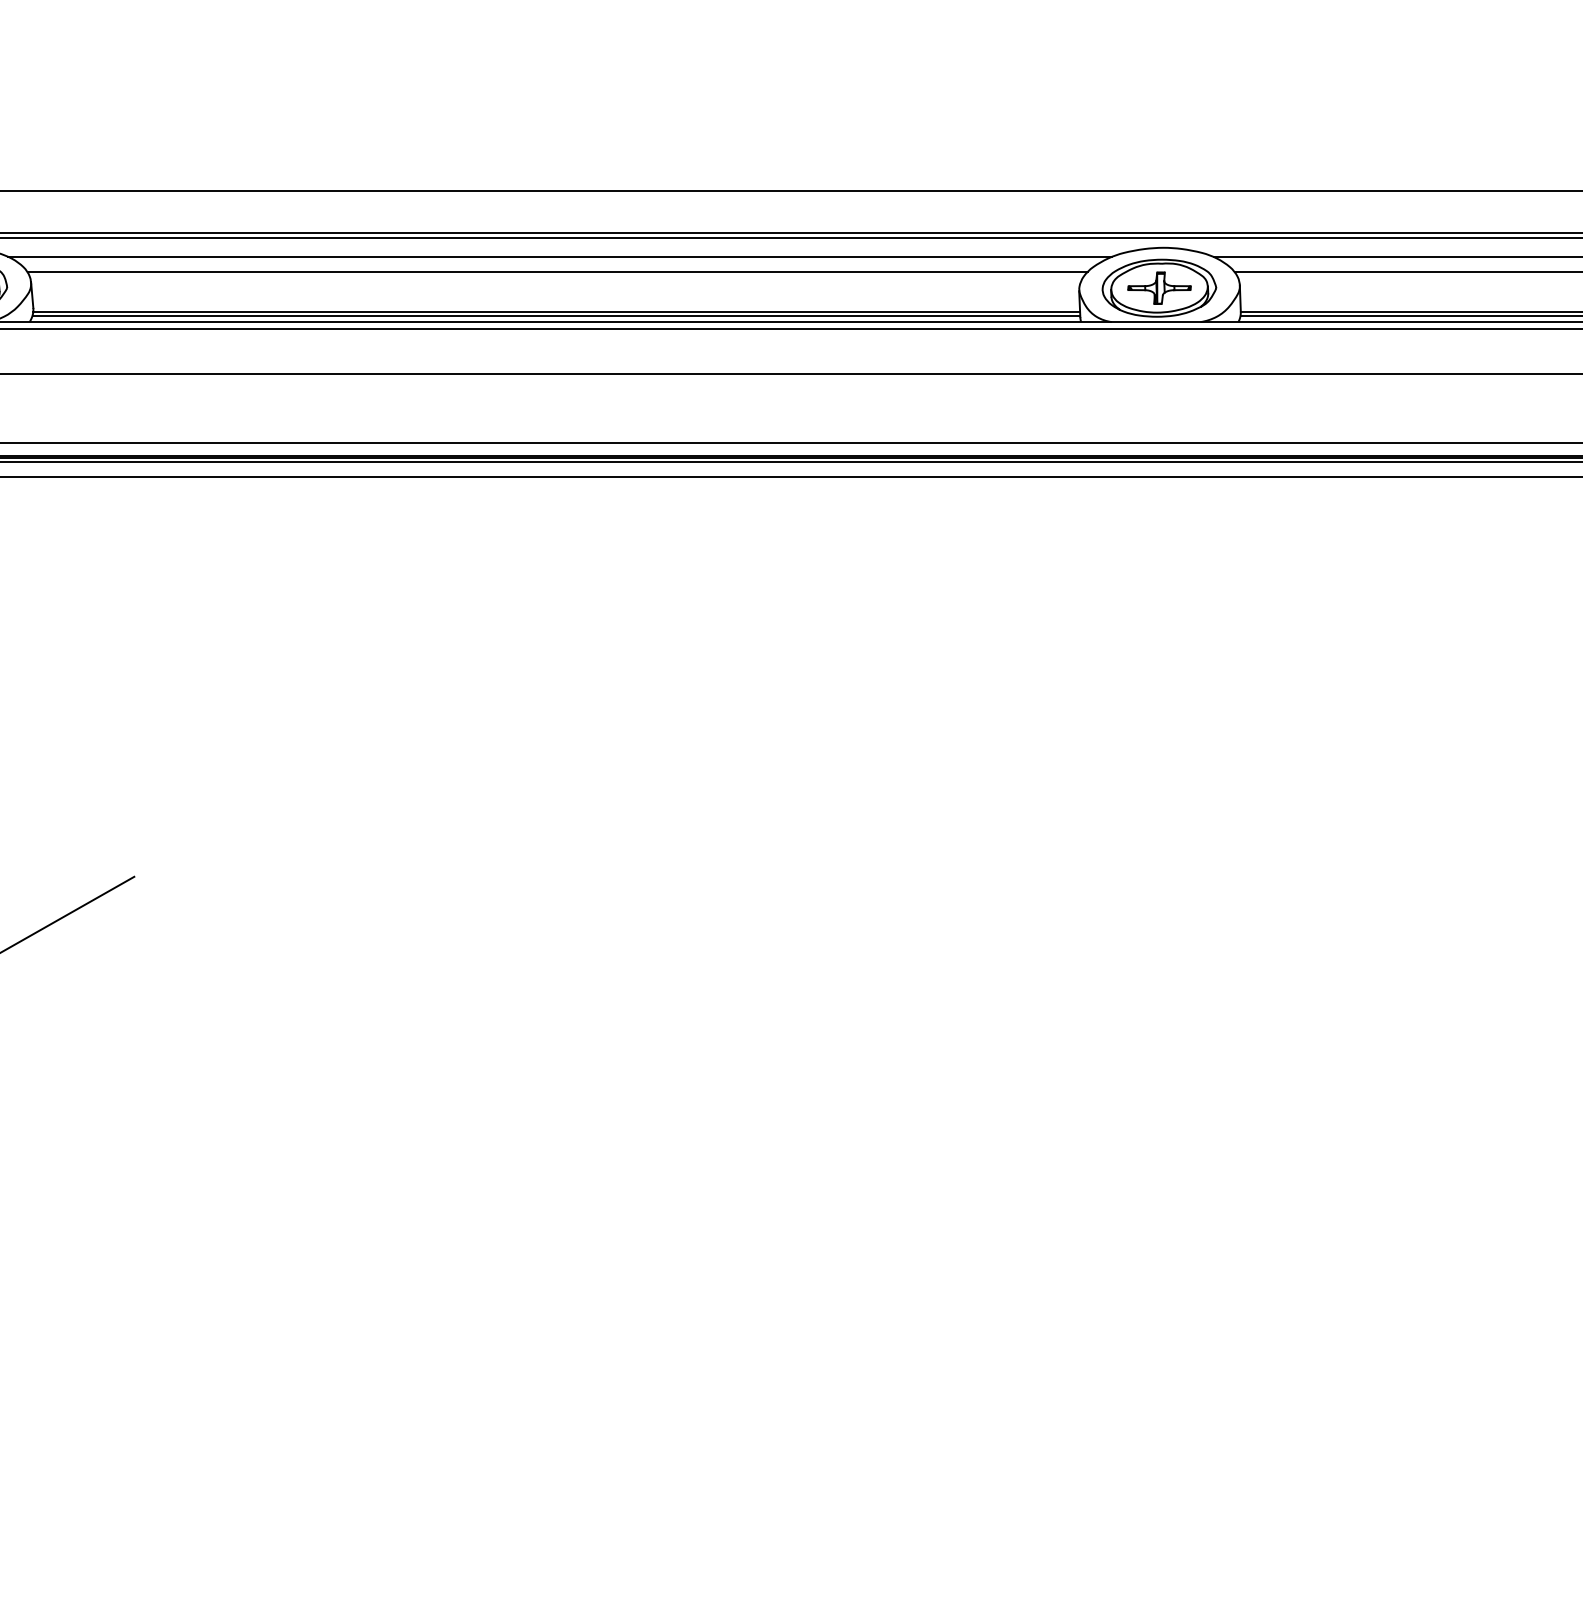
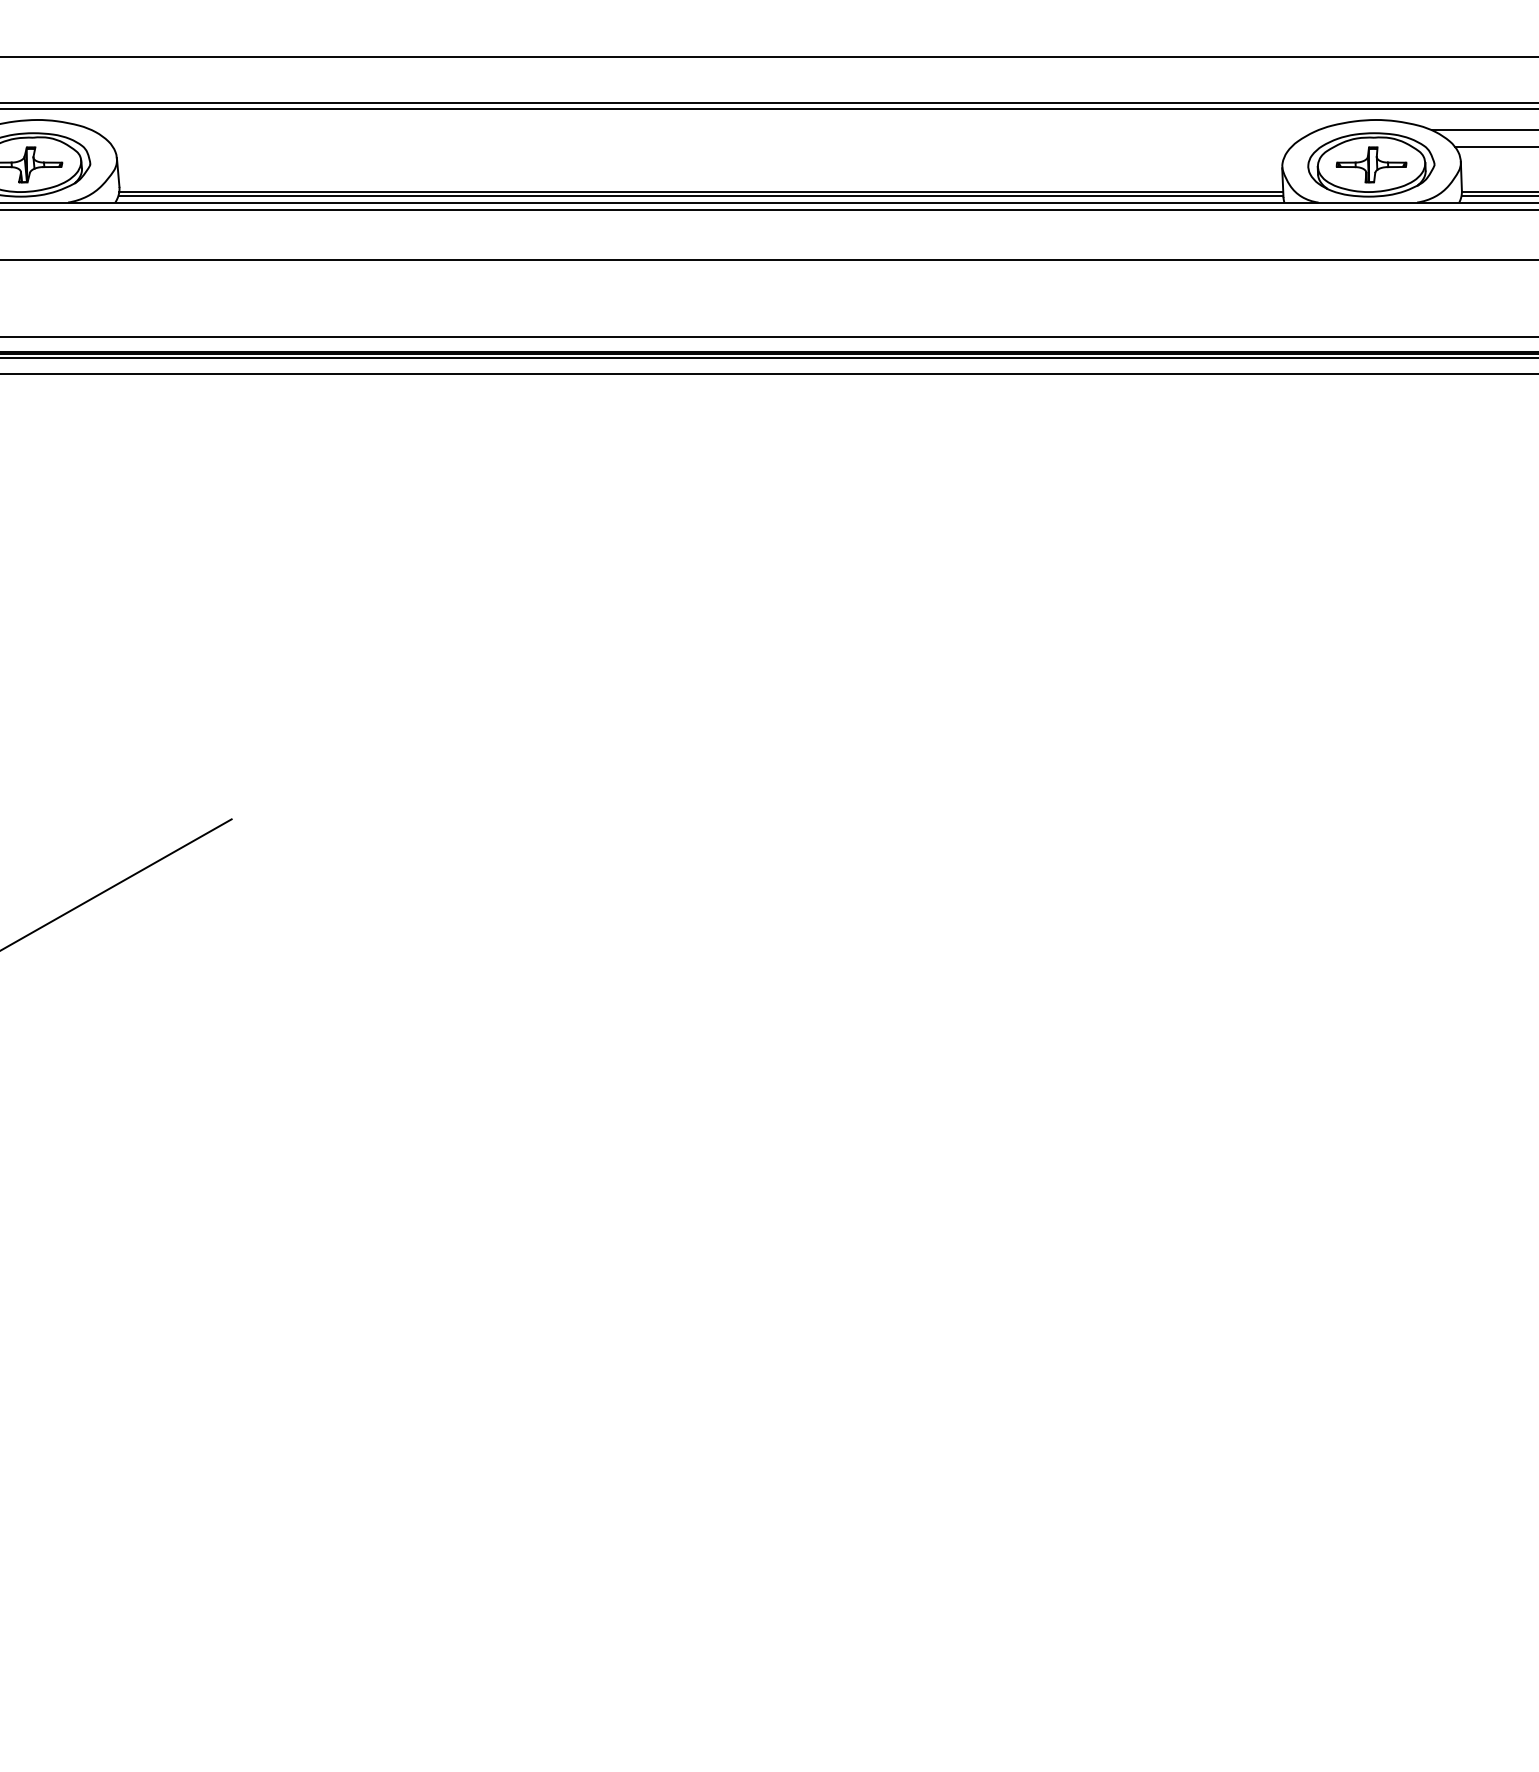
line: (559, 257) -> (704, 130), removed
line: (557, 272) -> (702, 147), removed

